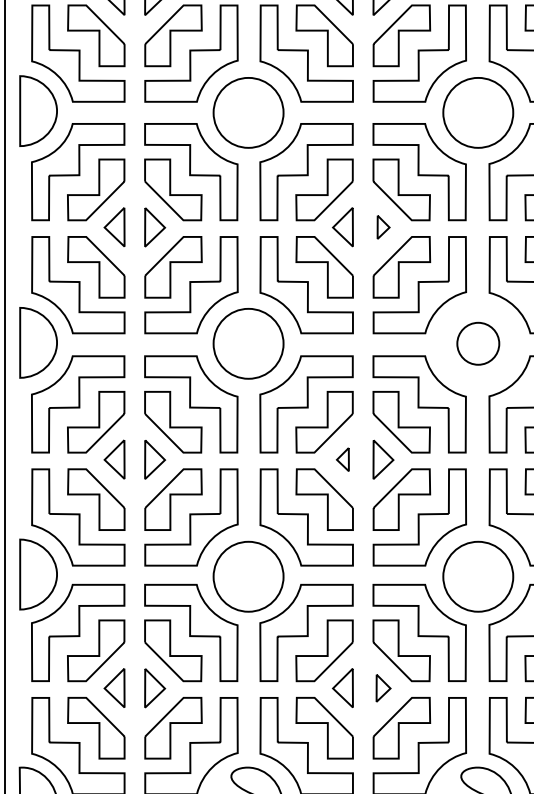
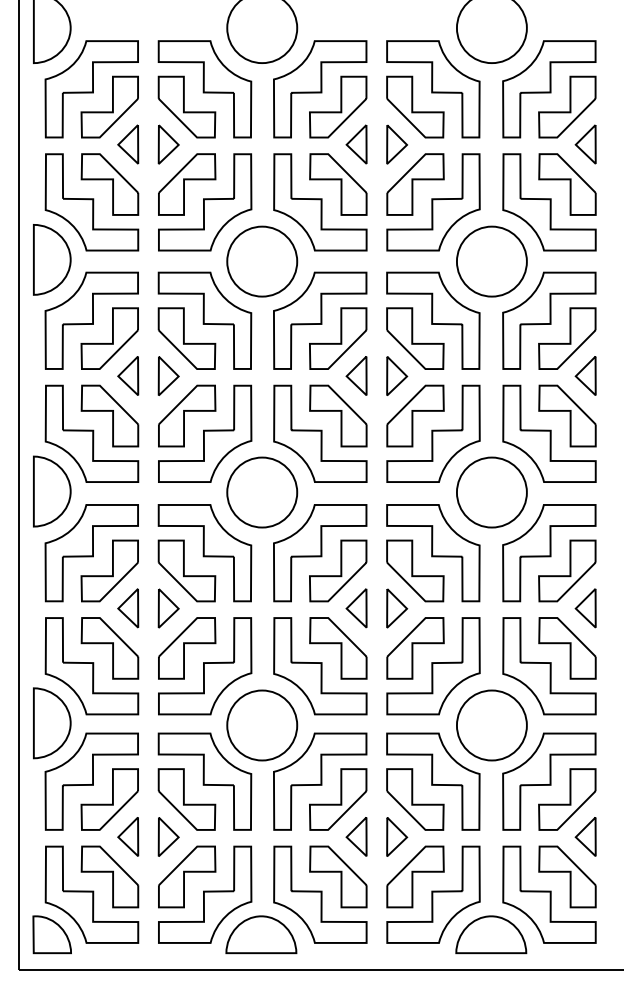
part: (383, 226) -> (397, 375), size x1.67
part: (477, 343) -> (491, 492), size x1.67
part: (342, 459) -> (356, 608), size x1.67
part: (383, 687) -> (397, 836), size x1.43

